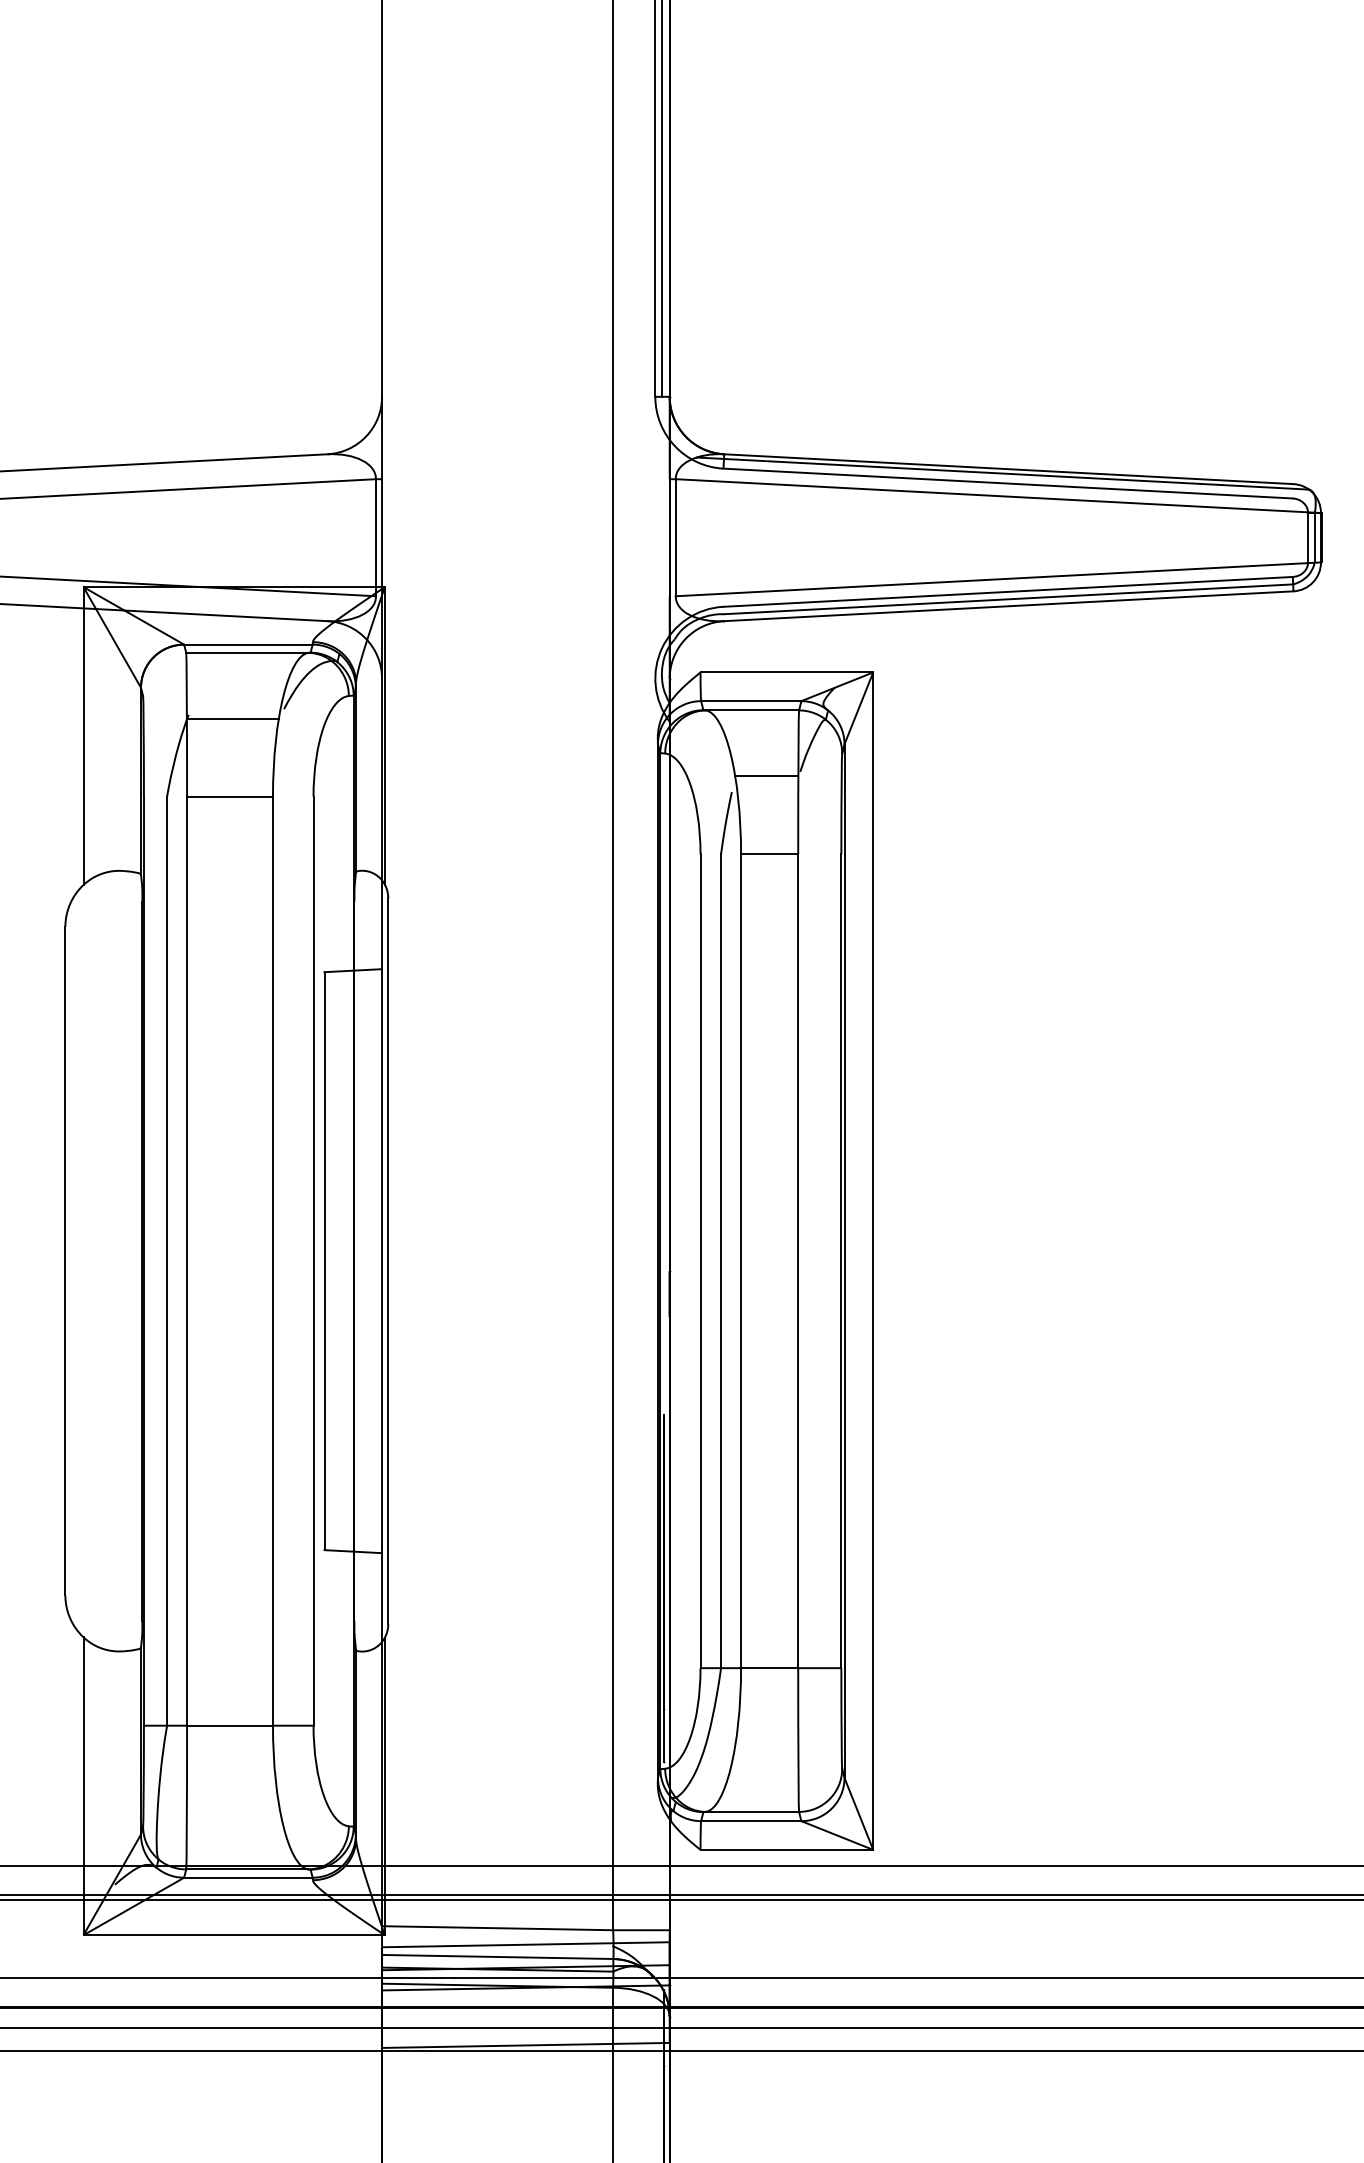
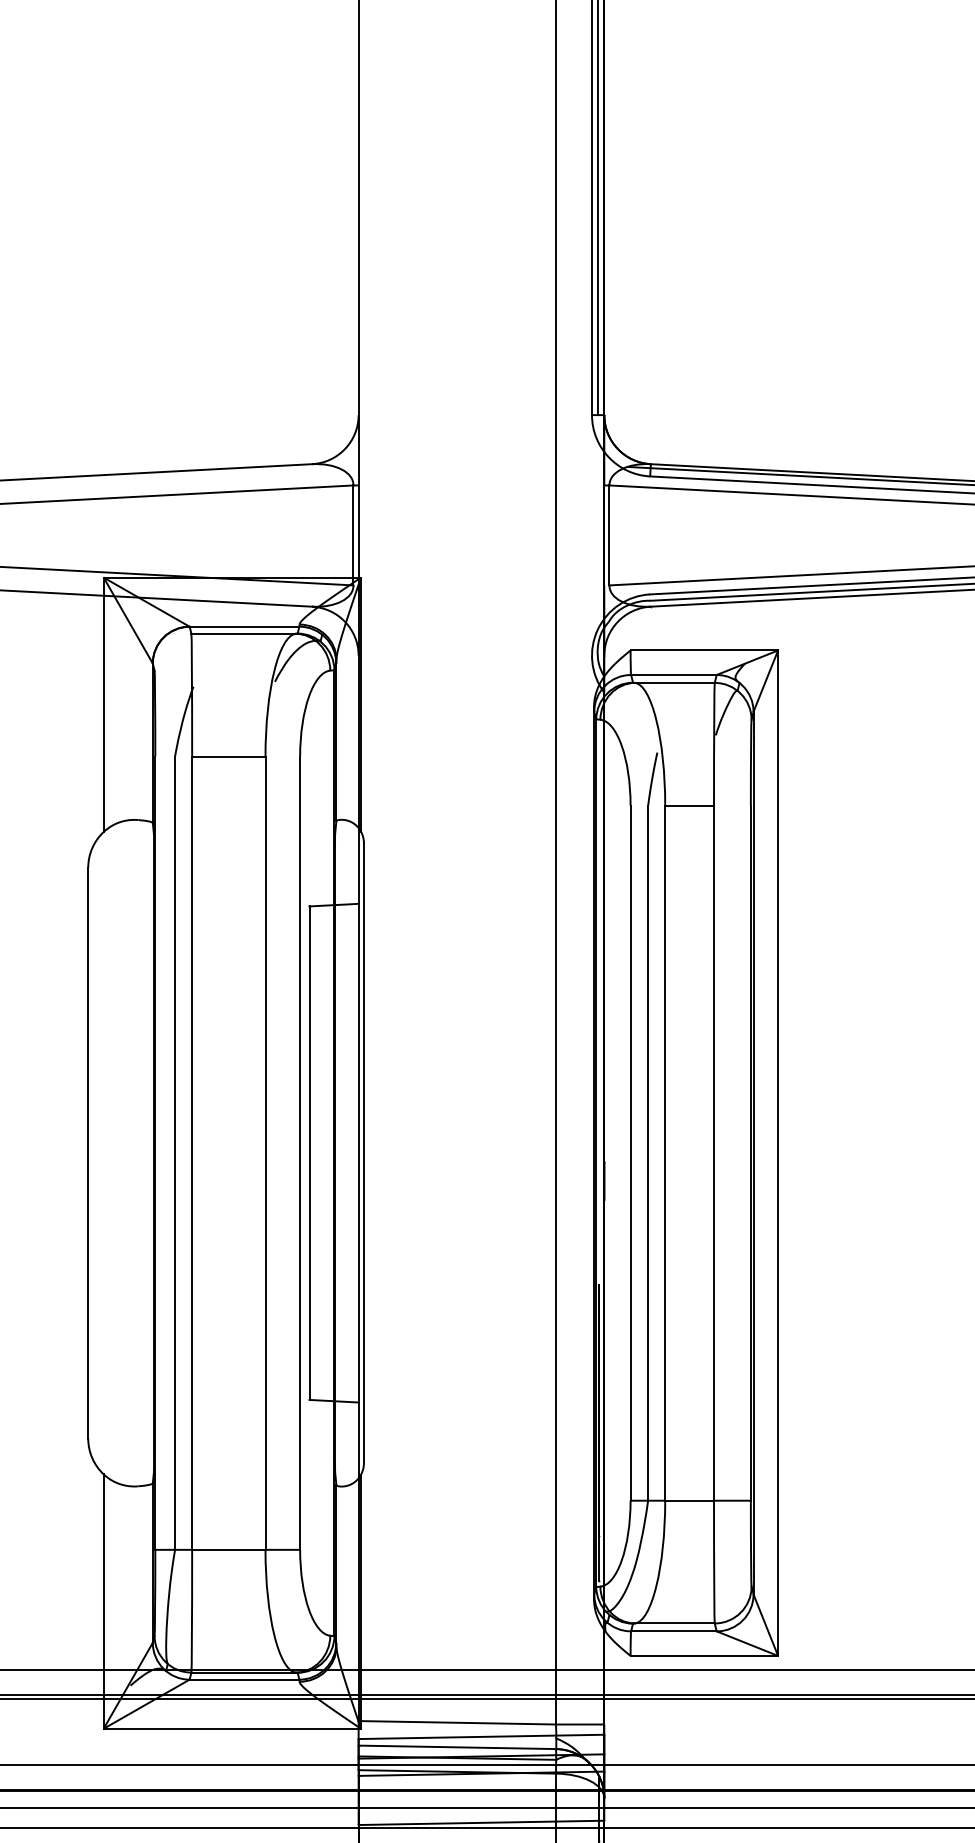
line: (232, 718) -> (230, 689), removed
line: (766, 776) -> (686, 739), removed

